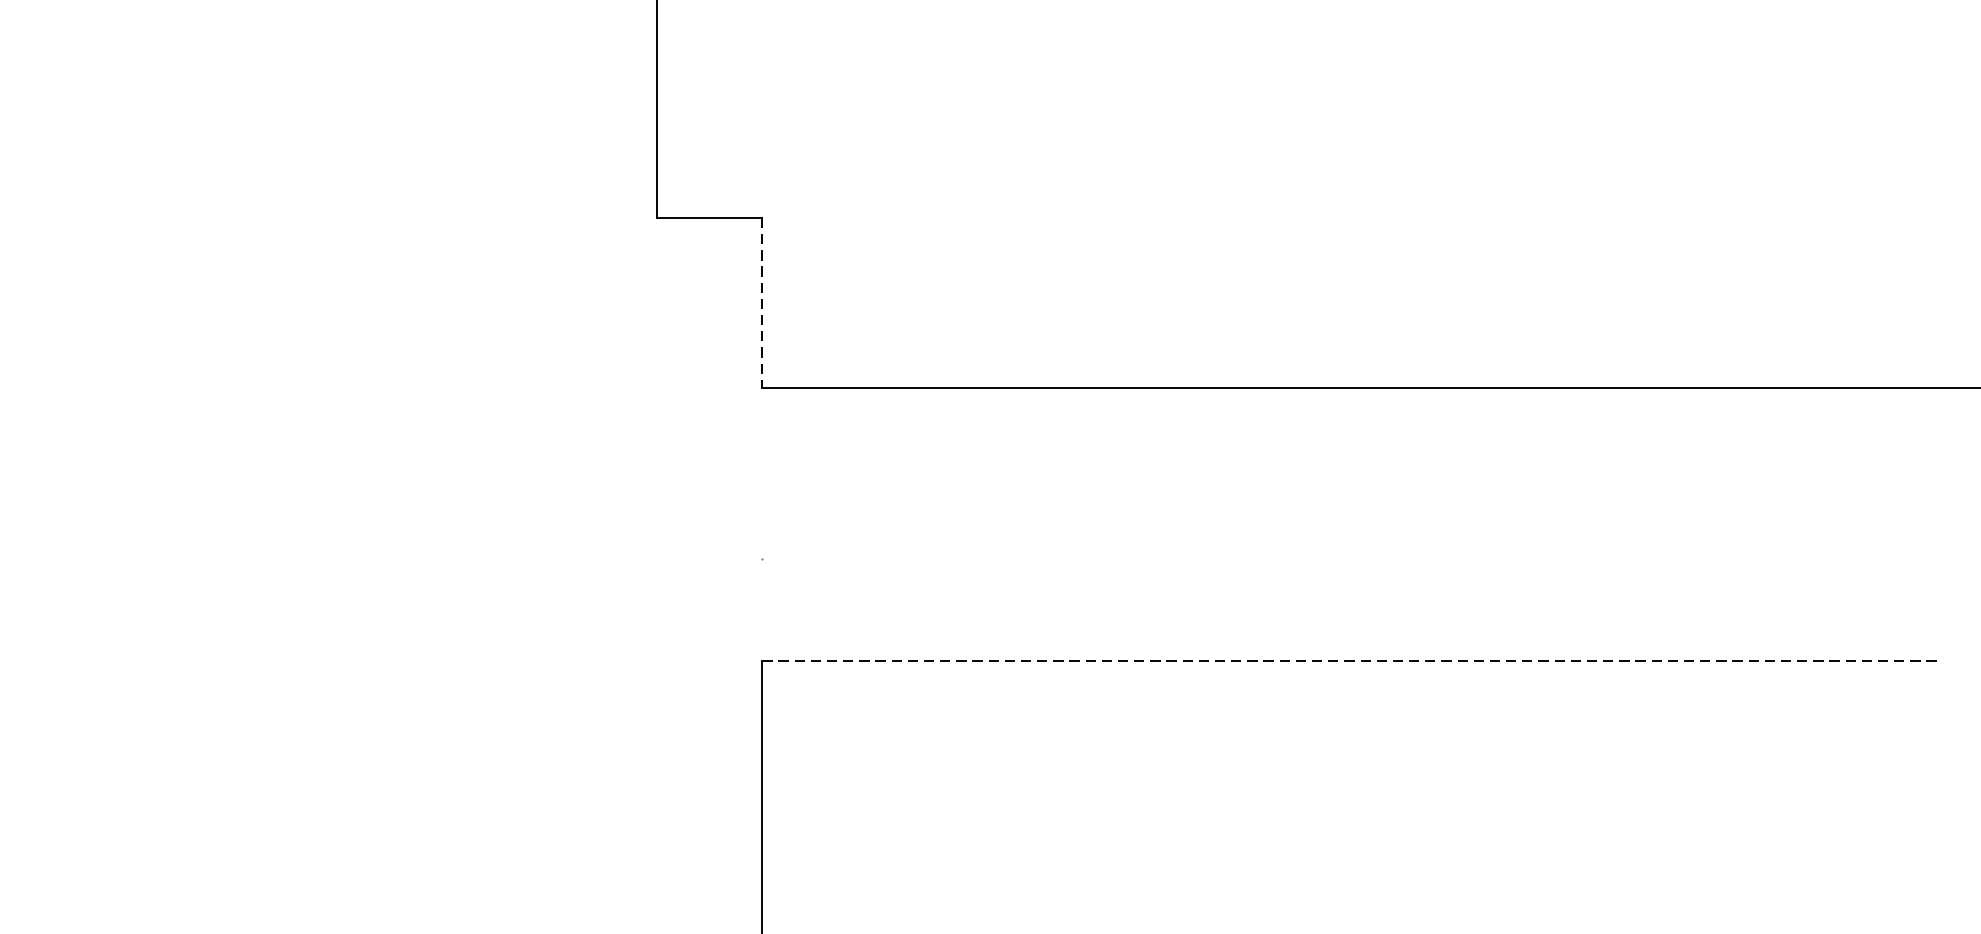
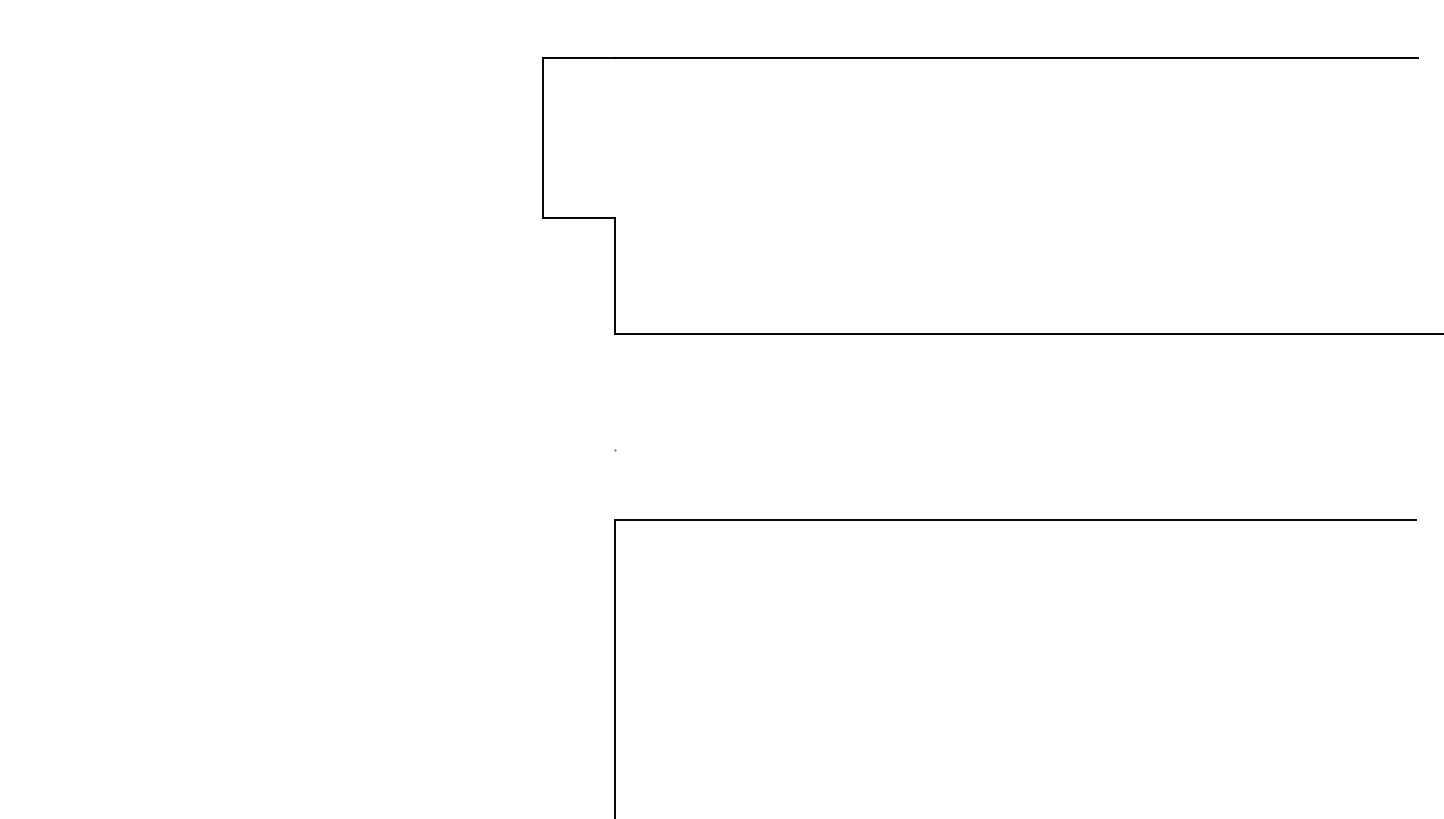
line: (762, 303) -> (615, 276), dashed -> solid
line: (1350, 660) -> (1015, 519), dashed -> solid

